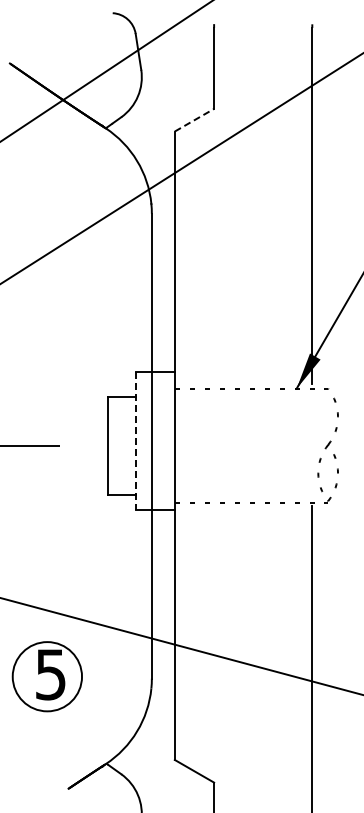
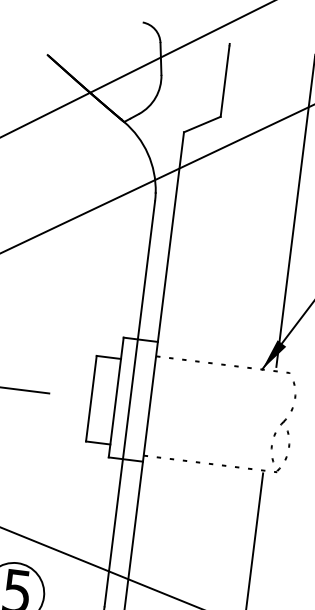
line: (194, 120) -> (202, 124), dashed -> solid
line: (135, 440) -> (116, 397), dashed -> solid

